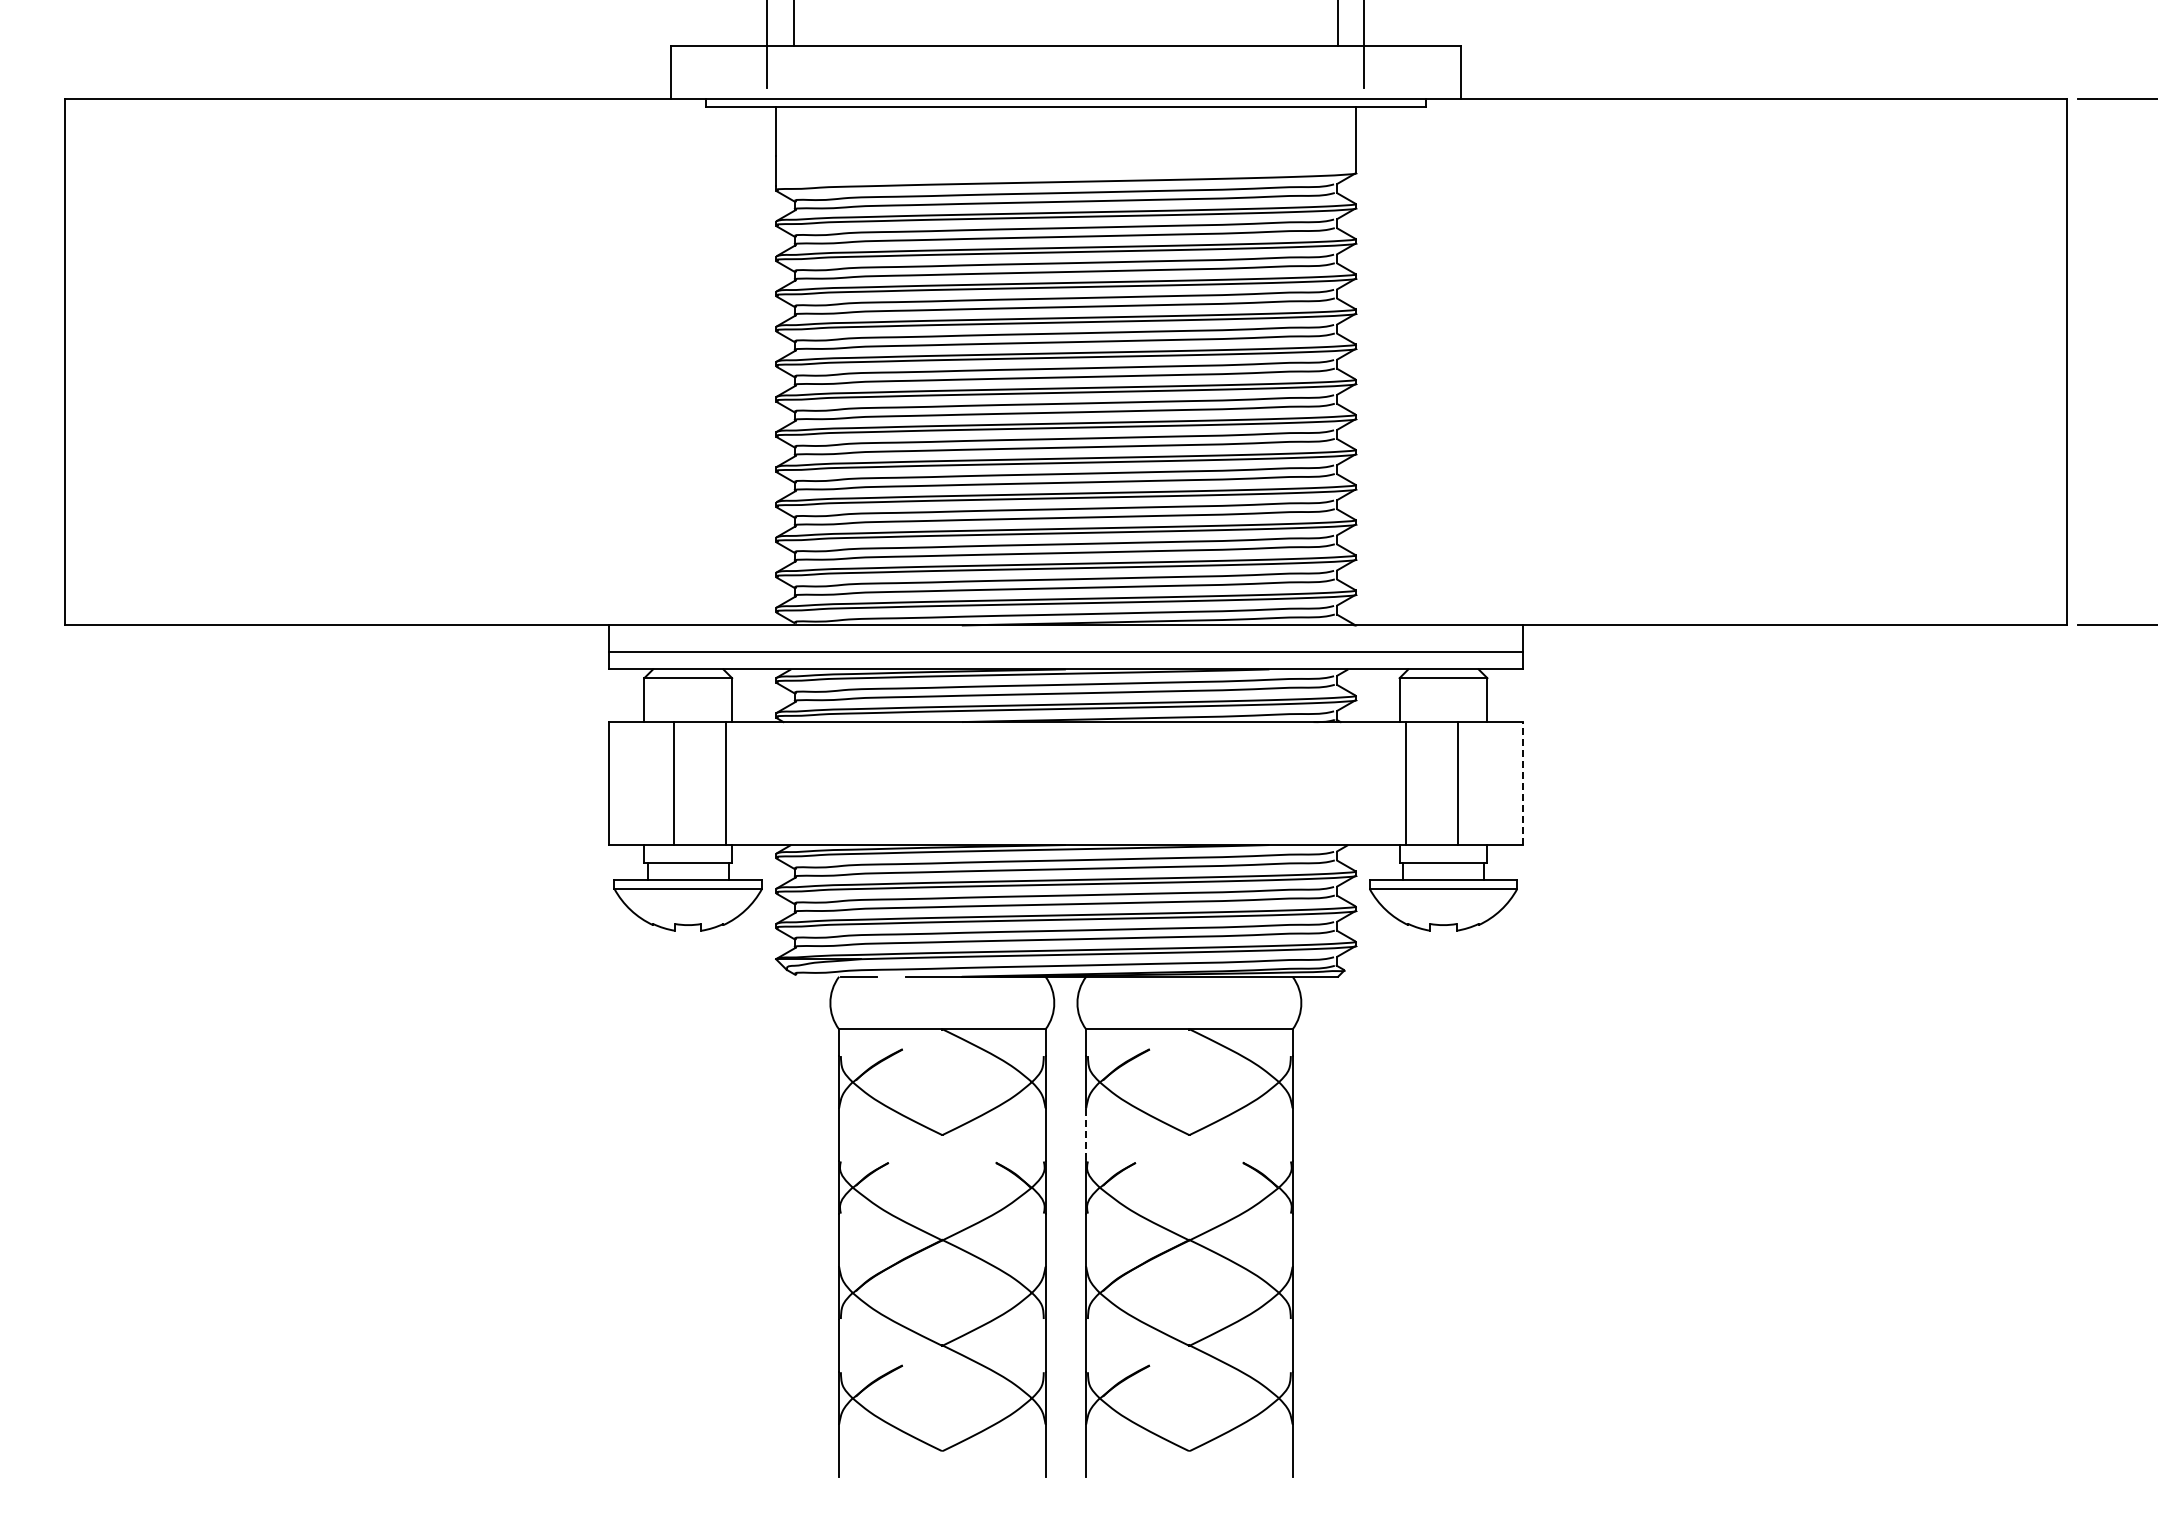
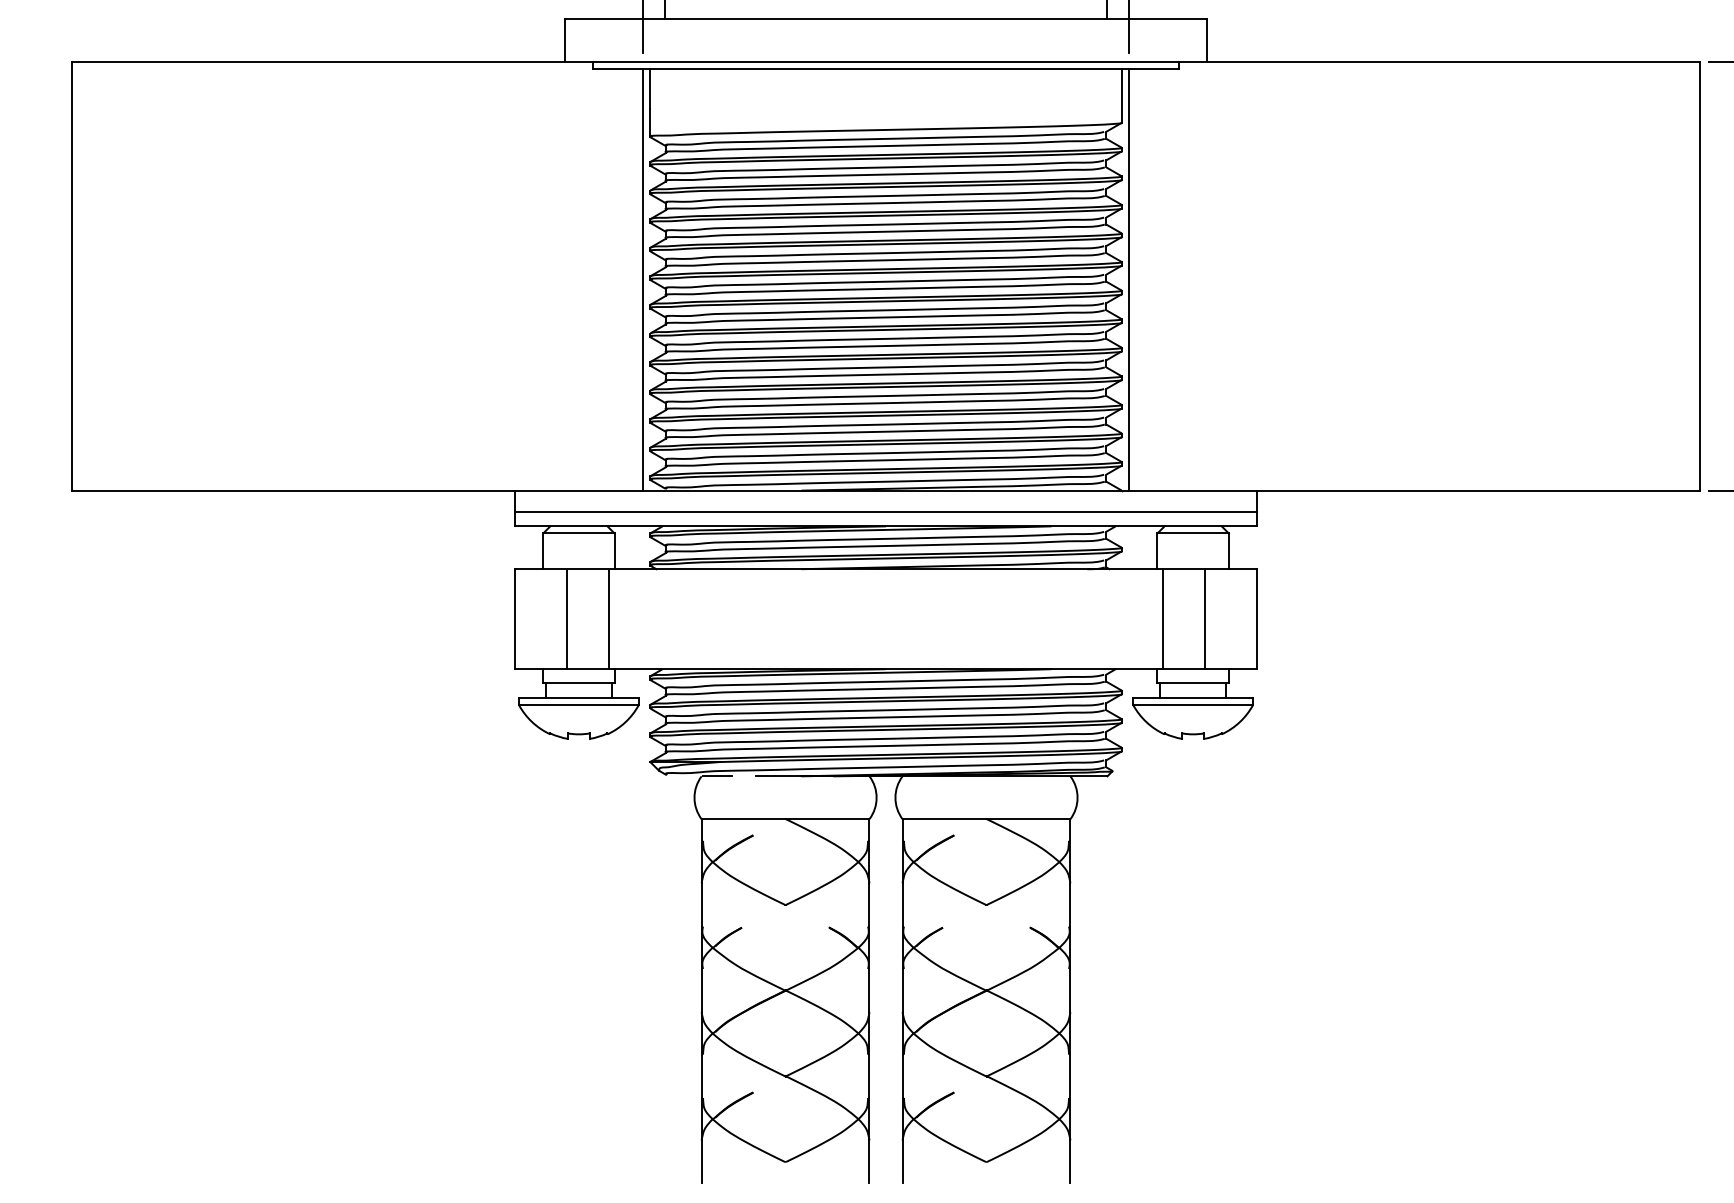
line: (767, 366) -> (643, 280), added
line: (1364, 366) -> (1128, 280), added
line: (1522, 783) -> (1257, 619), dashed -> solid
line: (1086, 1135) -> (902, 905), dashed -> solid

